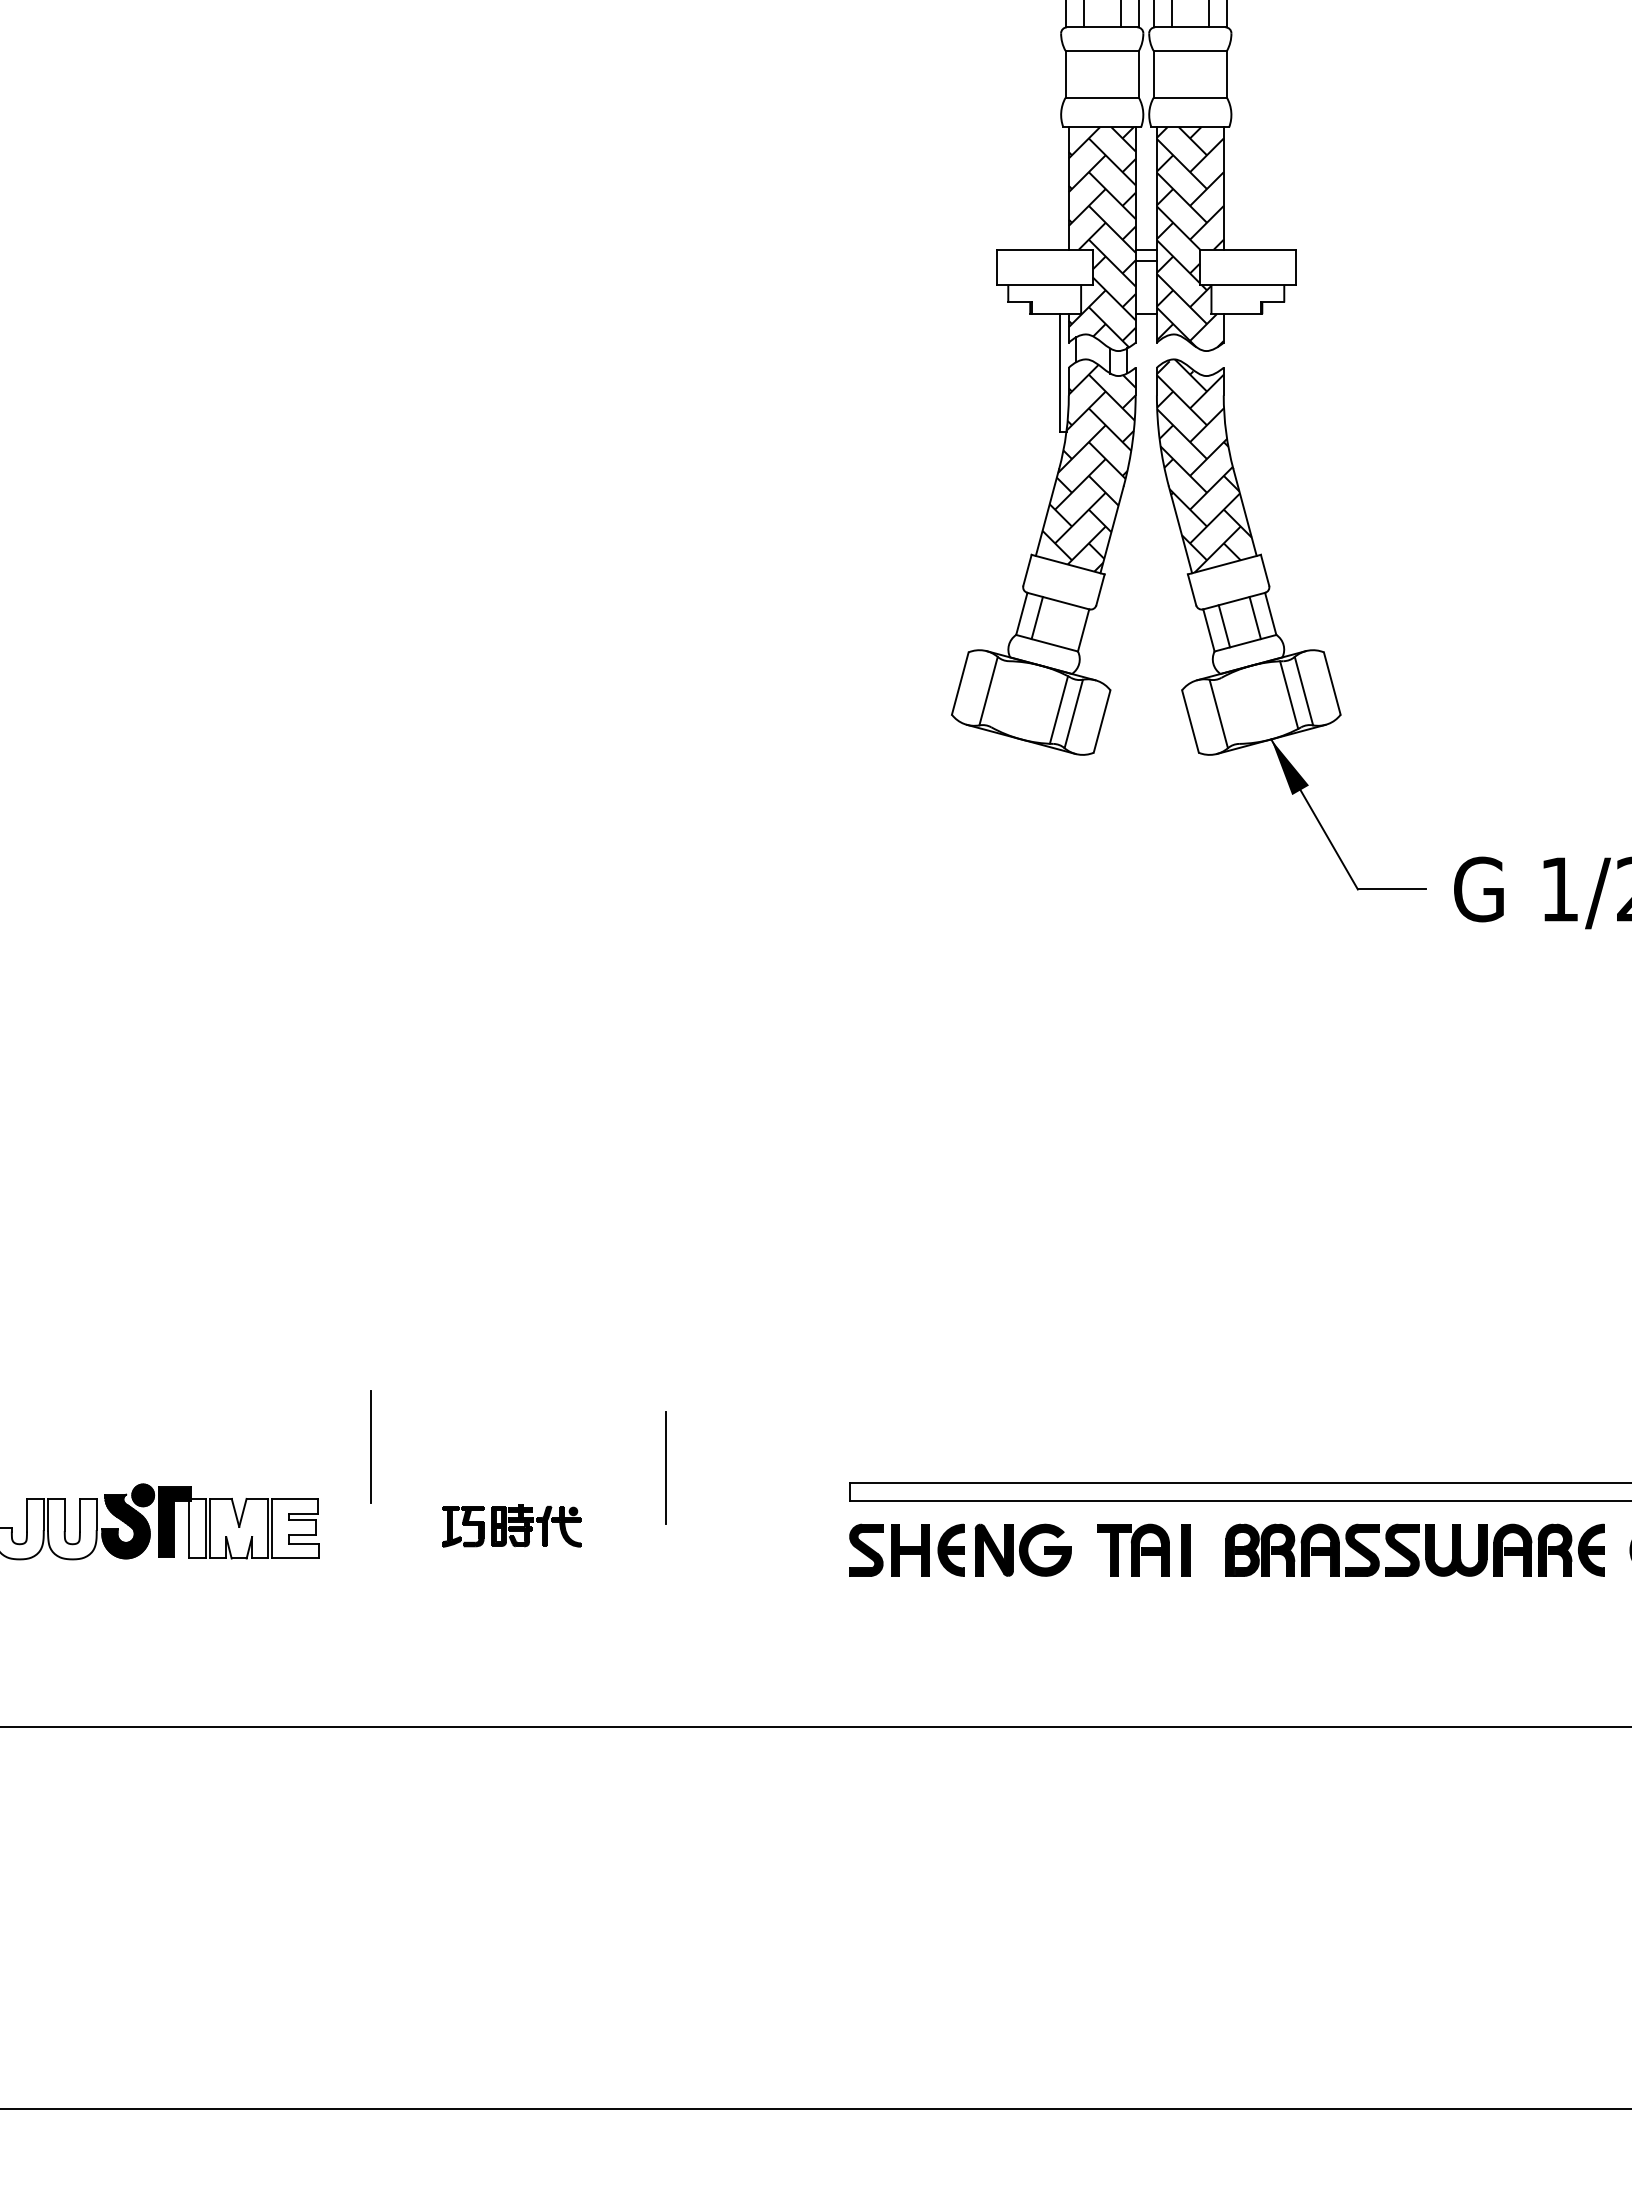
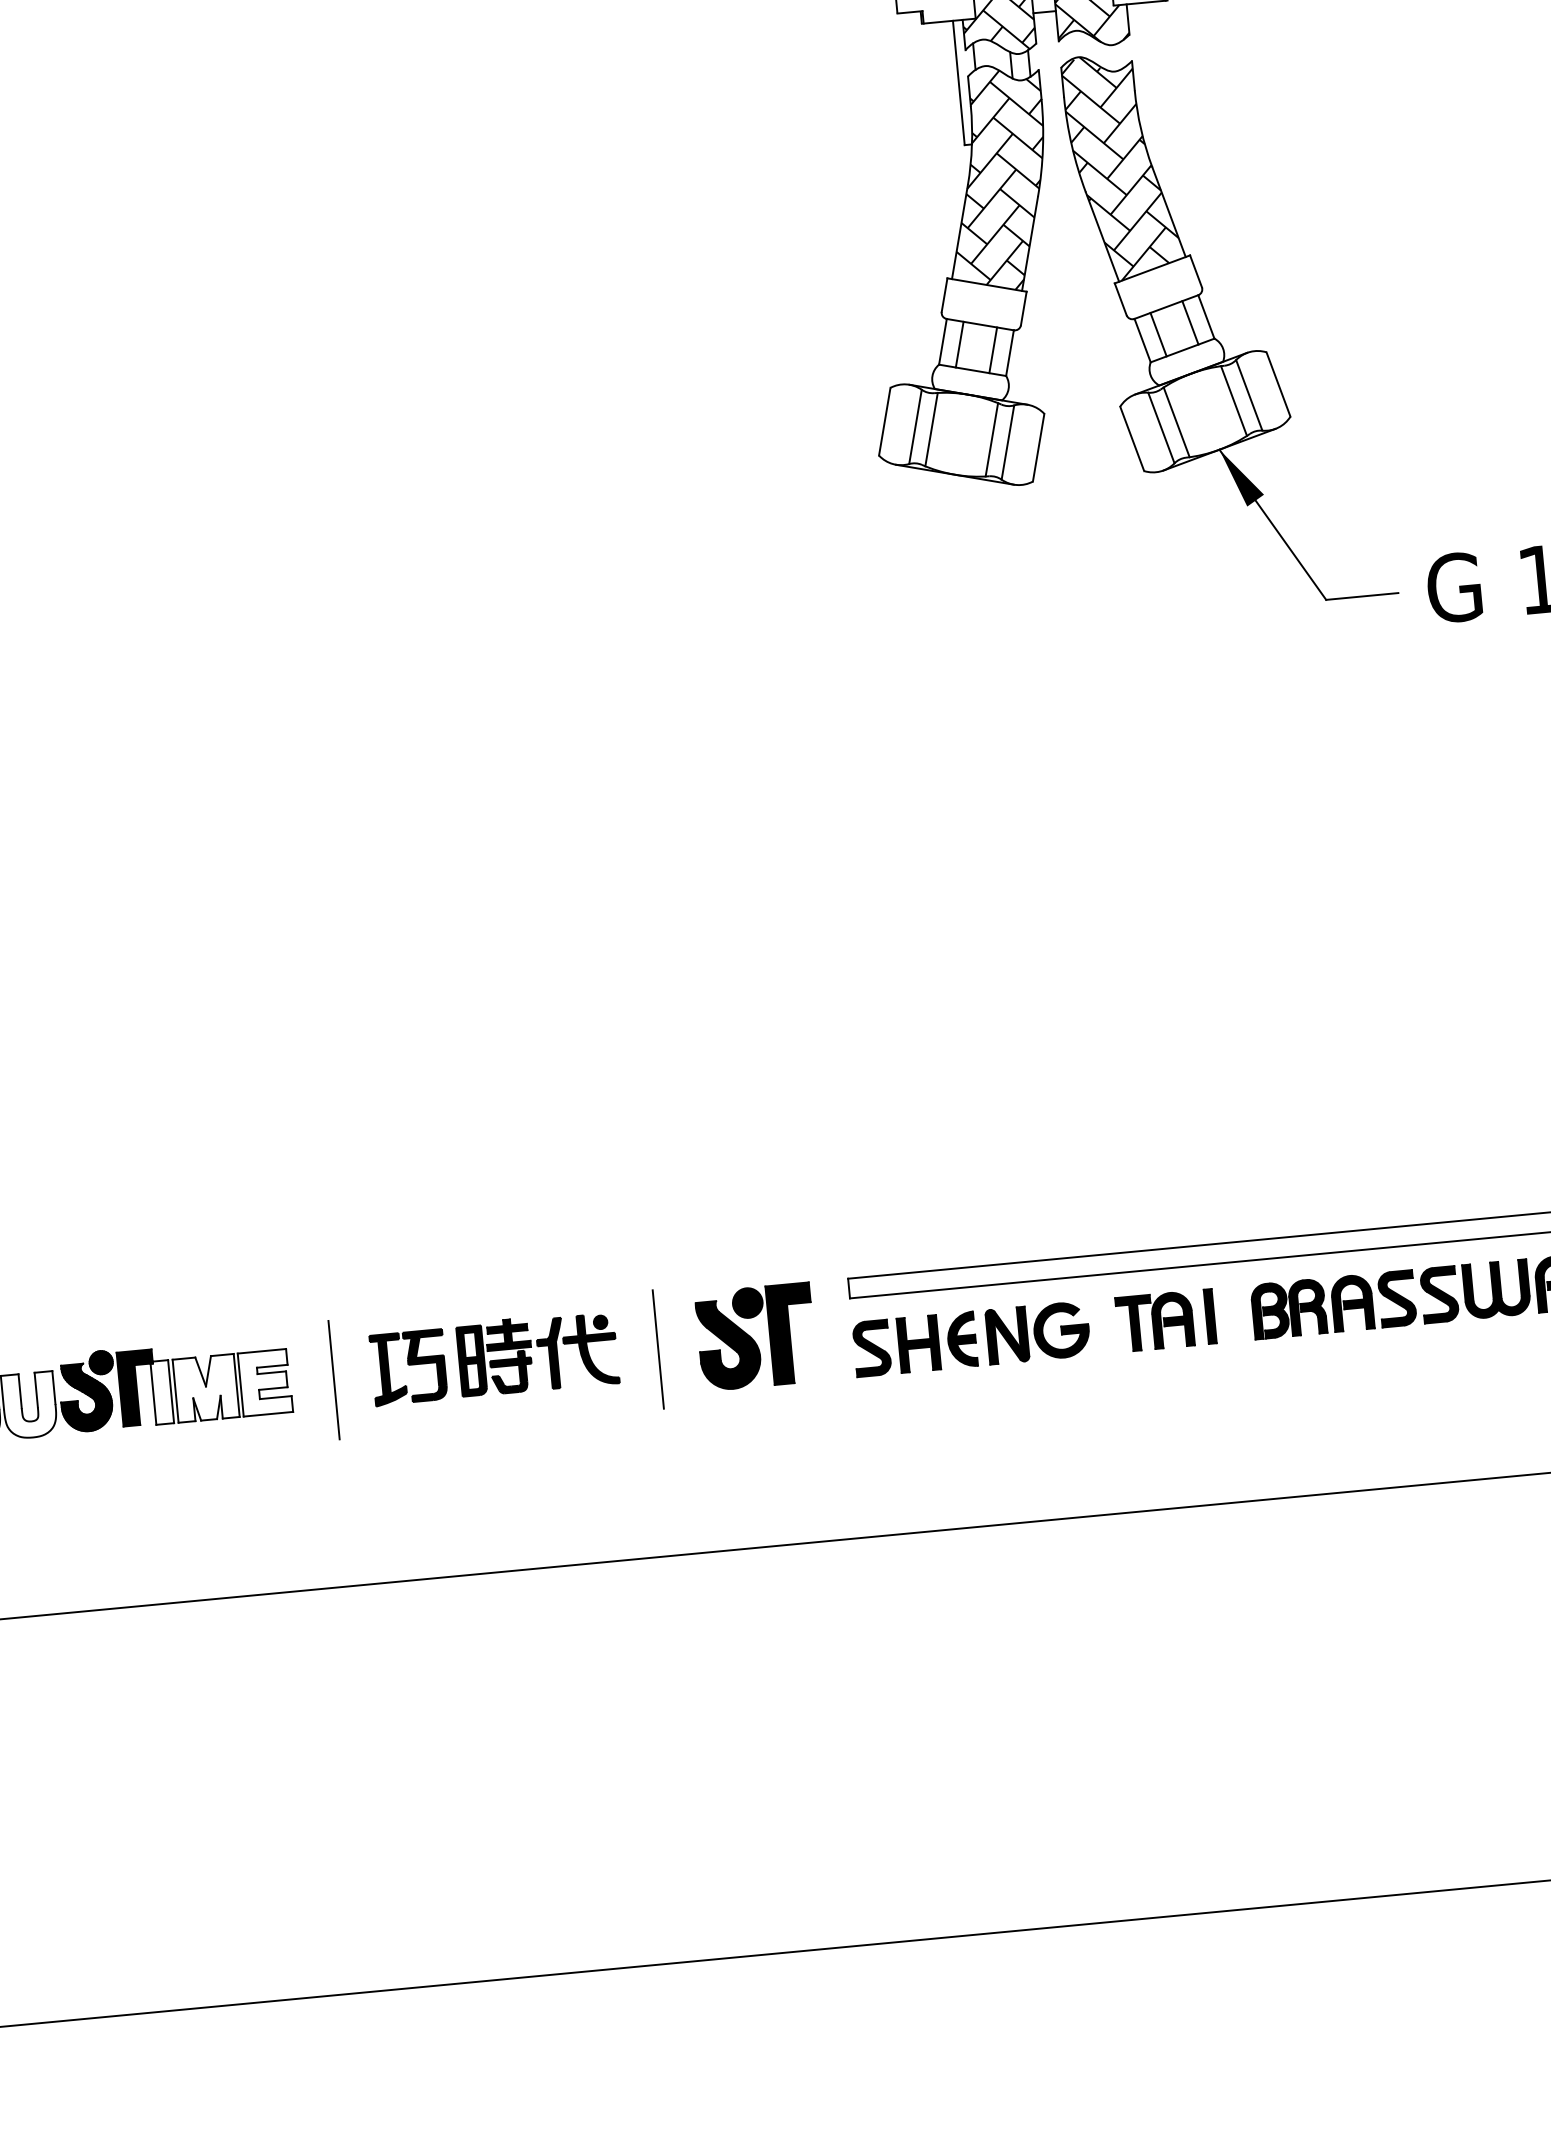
line: (1067, 626) -> (992, 350), added
line: (1003, 694) -> (931, 428), added
line: (1233, 709) -> (1176, 421), added
line: (370, 1446) -> (333, 1379), moved
line: (665, 1467) -> (657, 1348), moved
part: (511, 1525) -> (494, 1357), size x1.67
part: (758, 1529) -> (755, 1337), added

